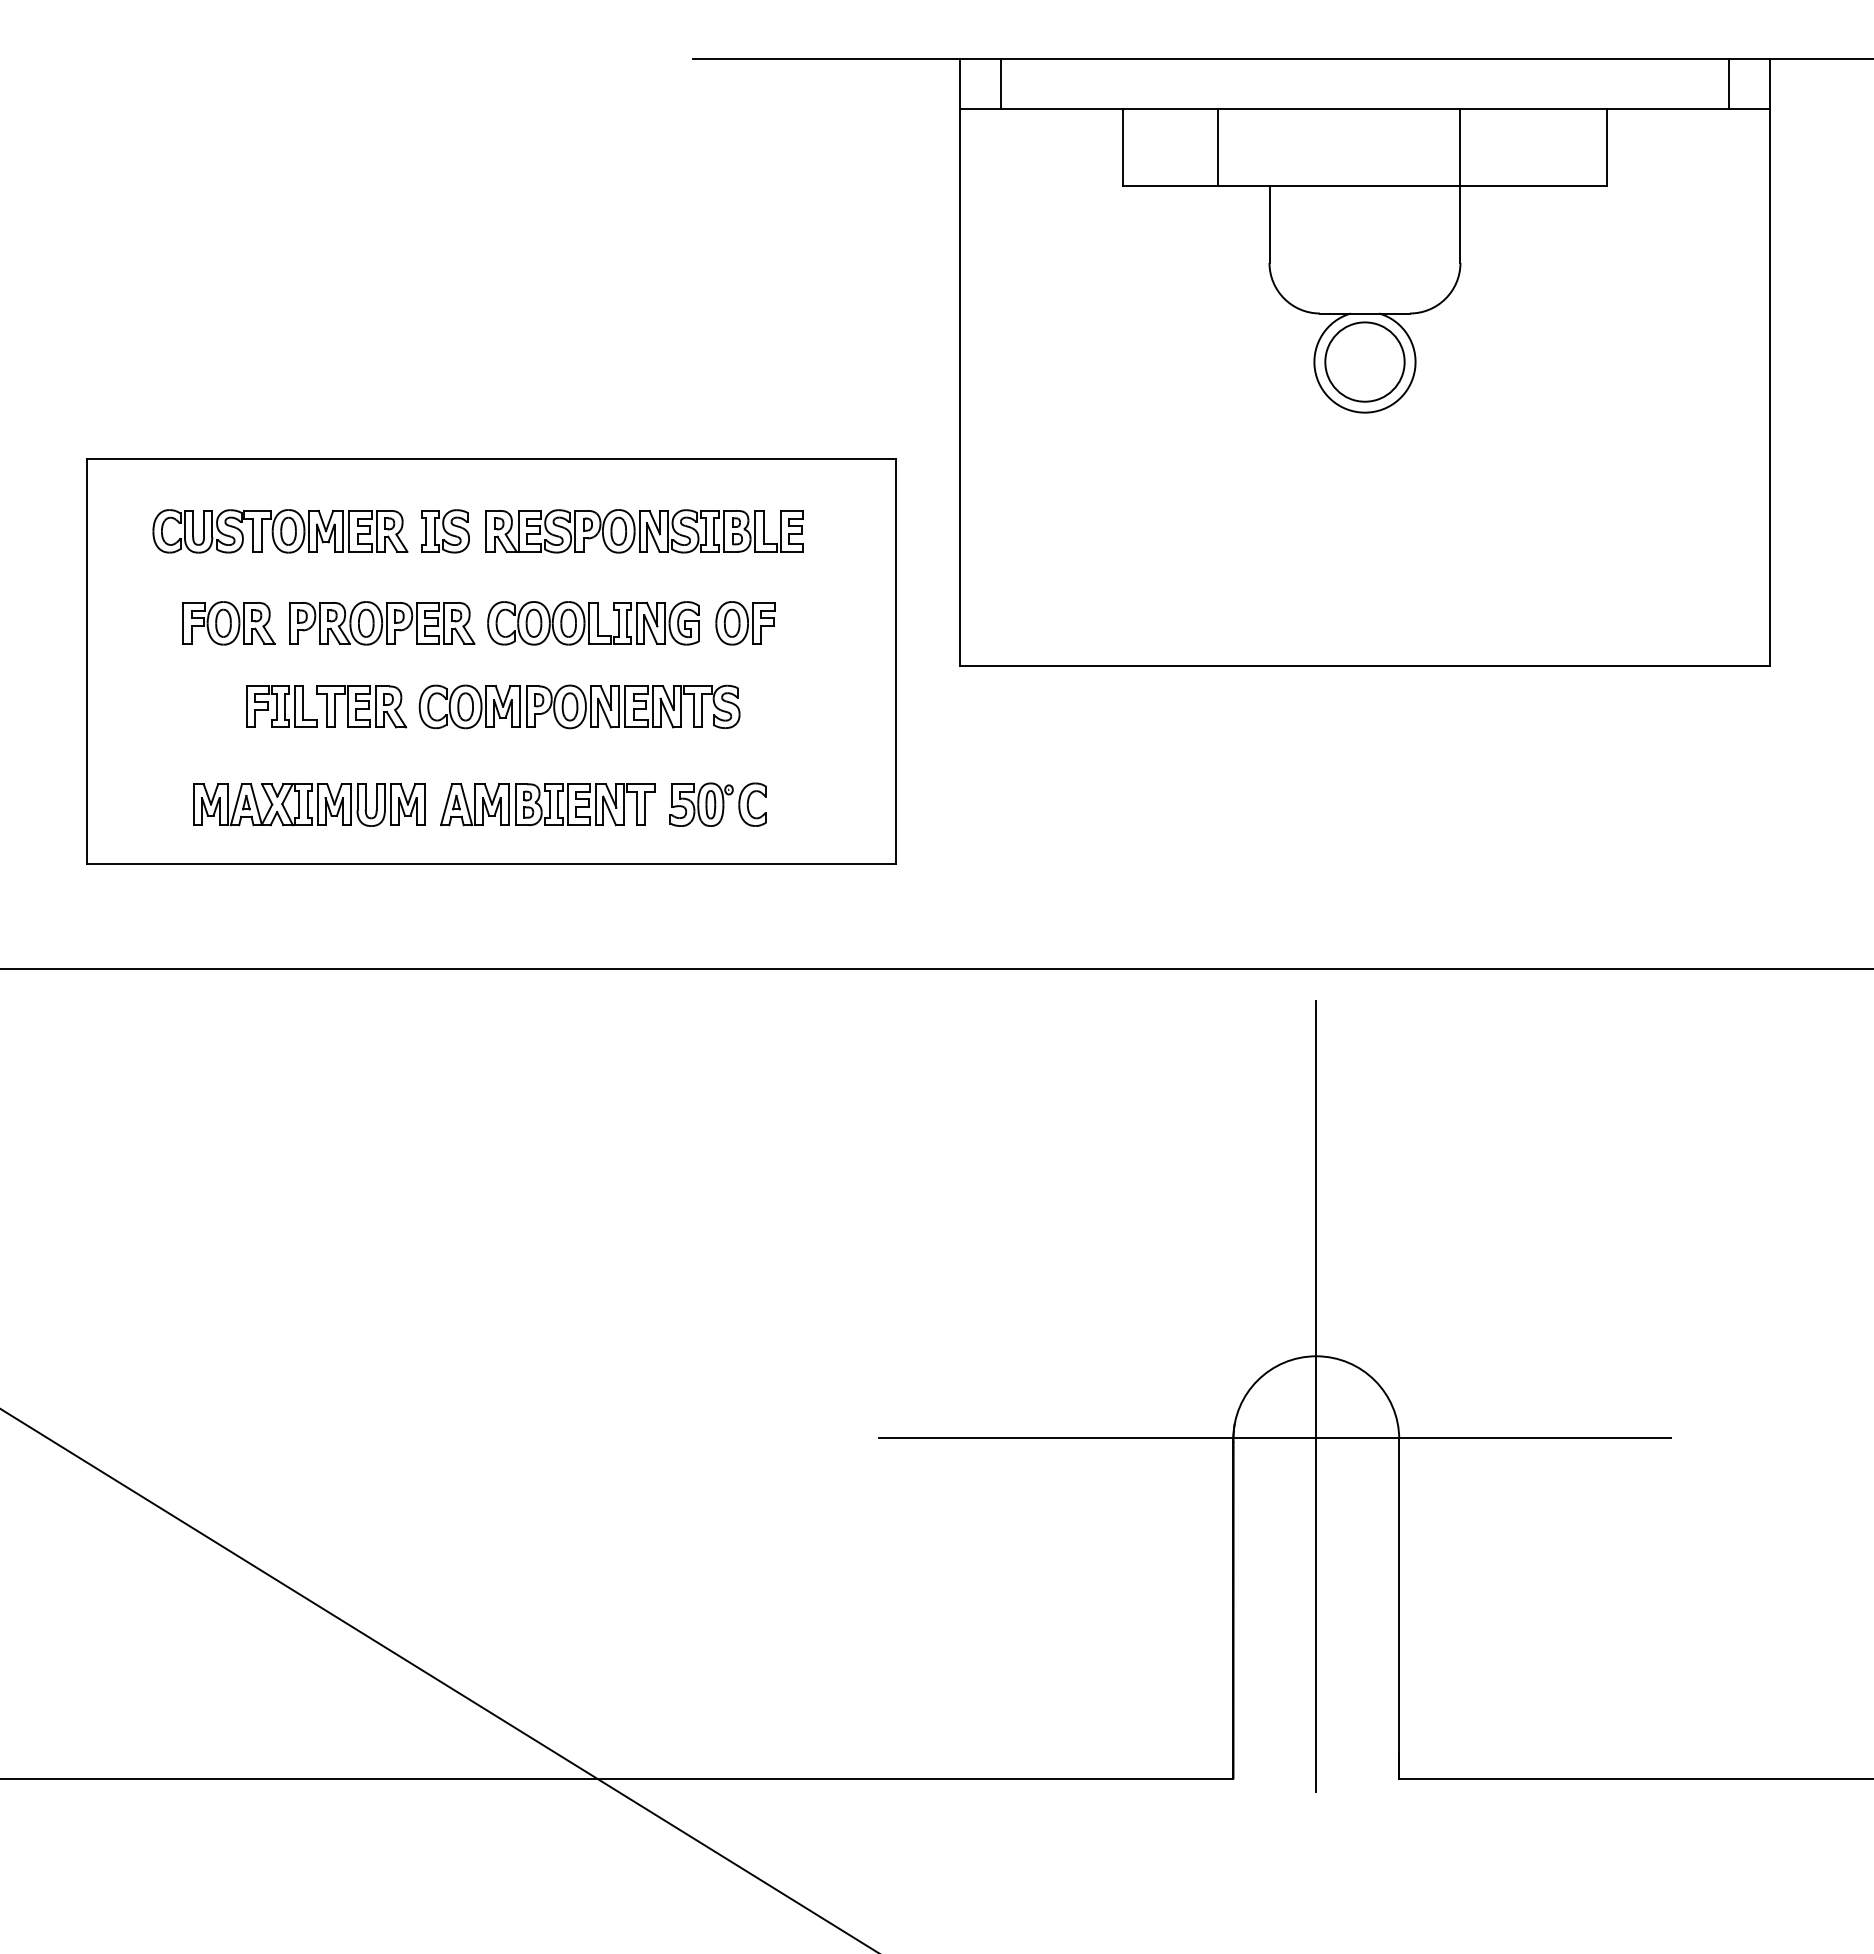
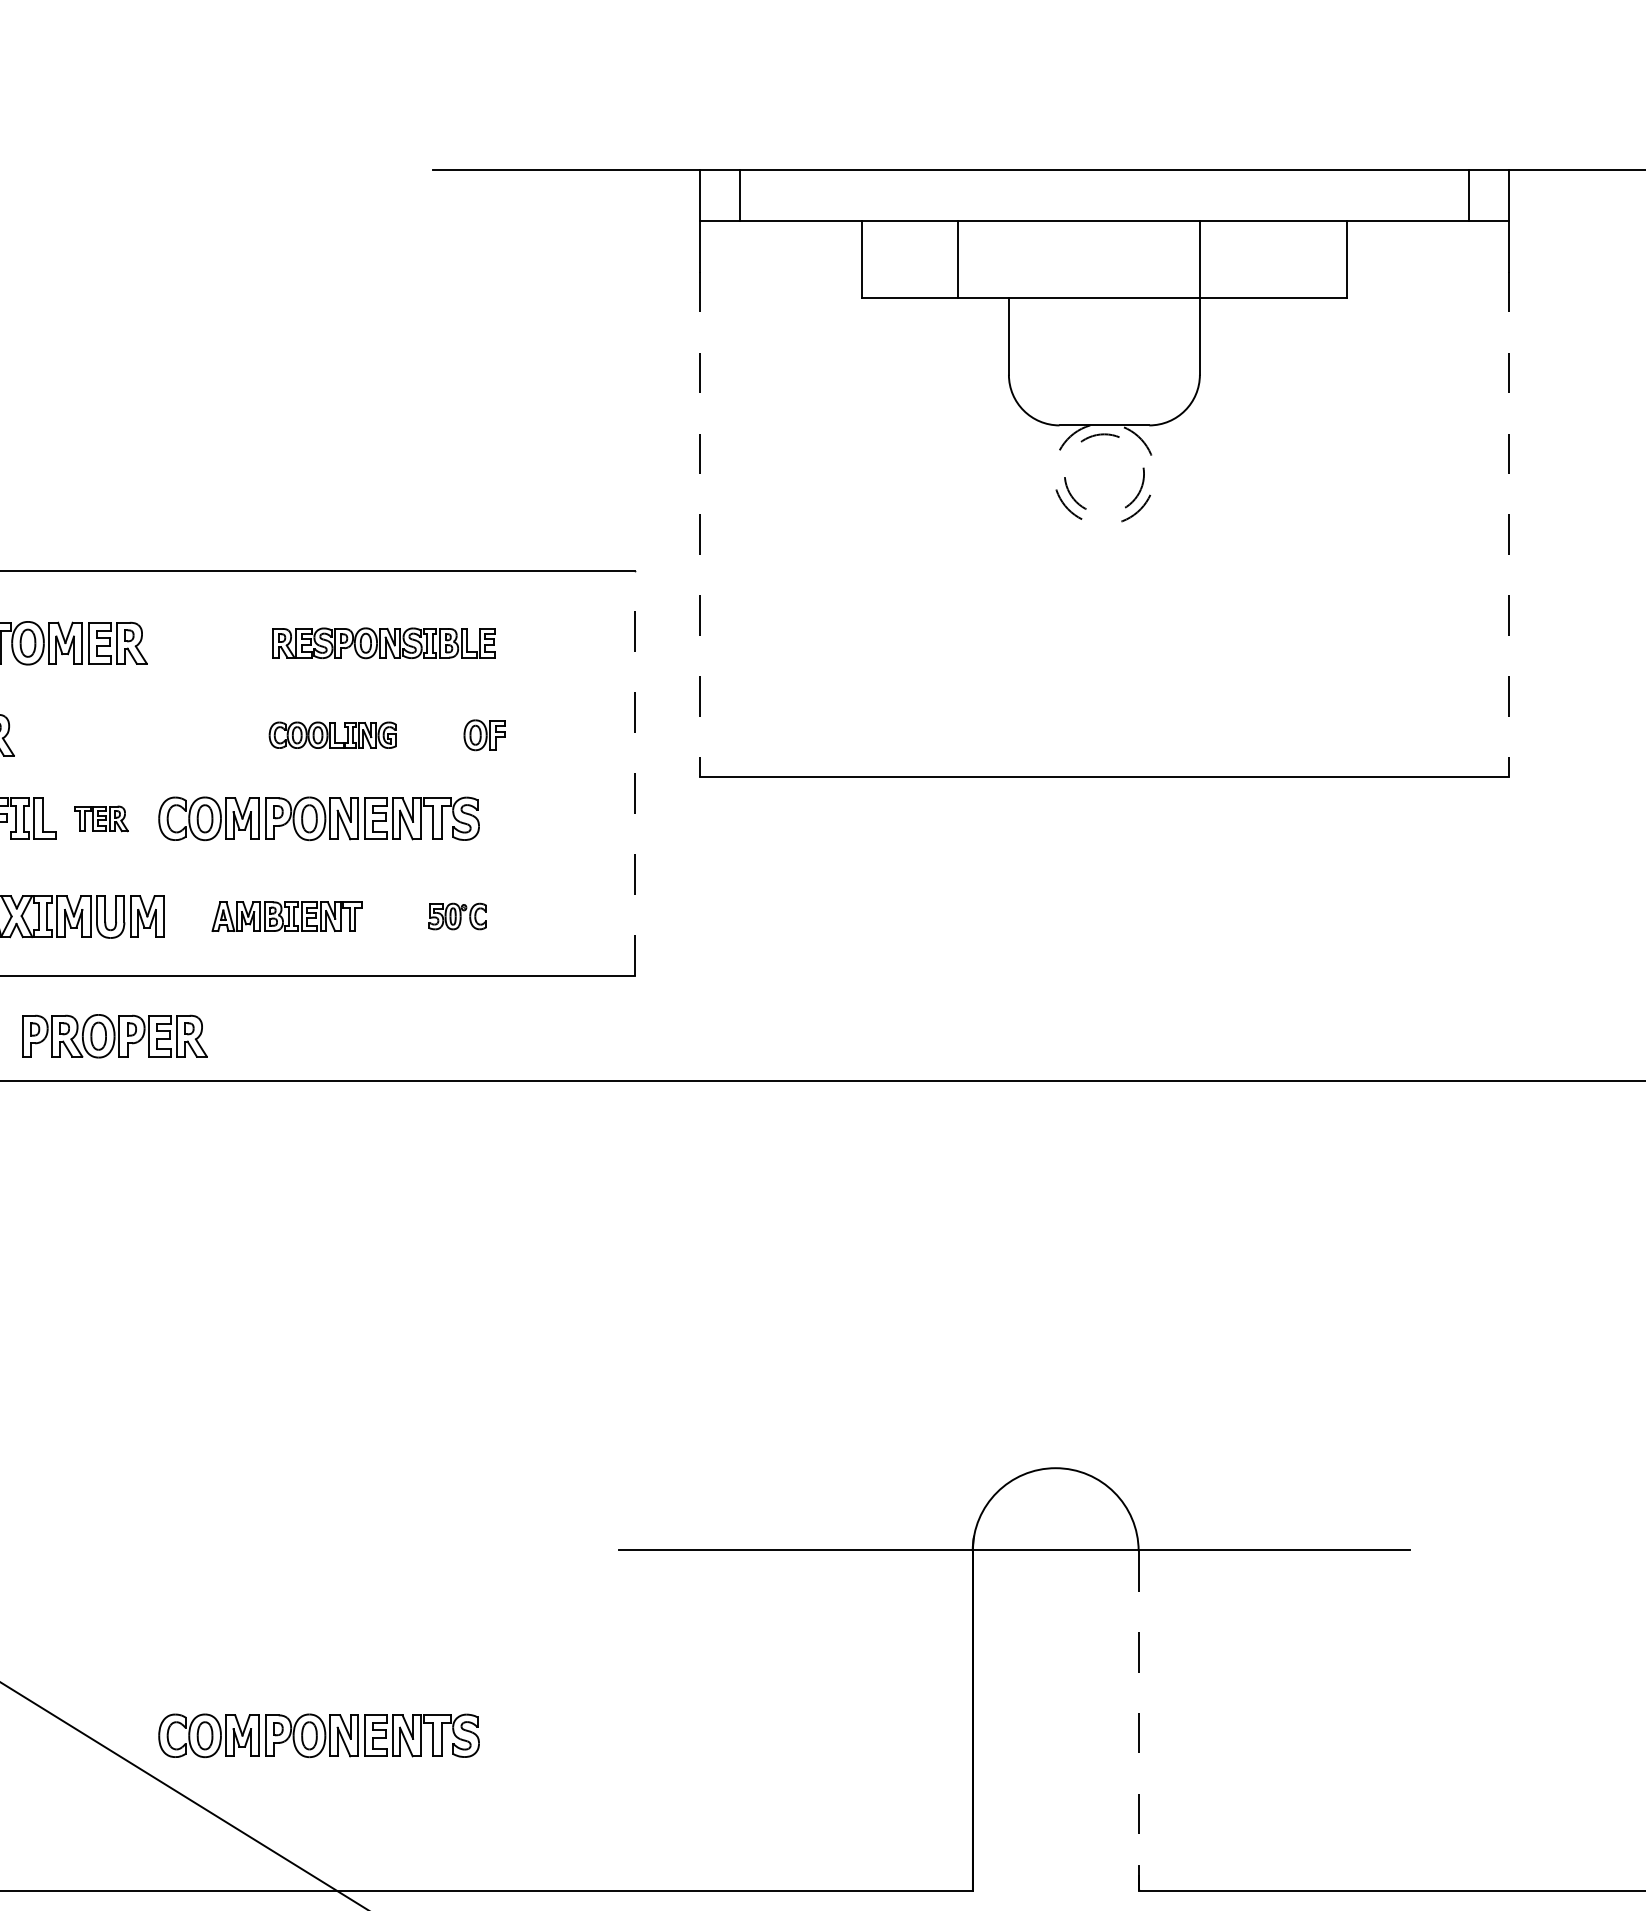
circle: (1364, 361) -> (1103, 473), solid -> dashed
line: (960, 412) -> (699, 524), solid -> dashed
arc: (1364, 412) -> (1103, 524), solid -> dashed
line: (1769, 412) -> (1508, 524), solid -> dashed
part: (445, 531) -> (184, 643), removed
part: (644, 531) -> (383, 643), size x0.7
part: (382, 623) -> (114, 1036), moved
part: (593, 623) -> (332, 735), size x0.6
part: (745, 623) -> (484, 735), size x0.7
line: (895, 660) -> (634, 772), solid -> dashed
part: (361, 706) -> (100, 818), size x0.6
part: (547, 804) -> (286, 916), size x0.7
part: (717, 804) -> (456, 916), size x0.6
line: (1316, 1396) -> (1055, 1508), removed
line: (1399, 1609) -> (1138, 1721), solid -> dashed
part: (579, 1623) -> (318, 1735), added

